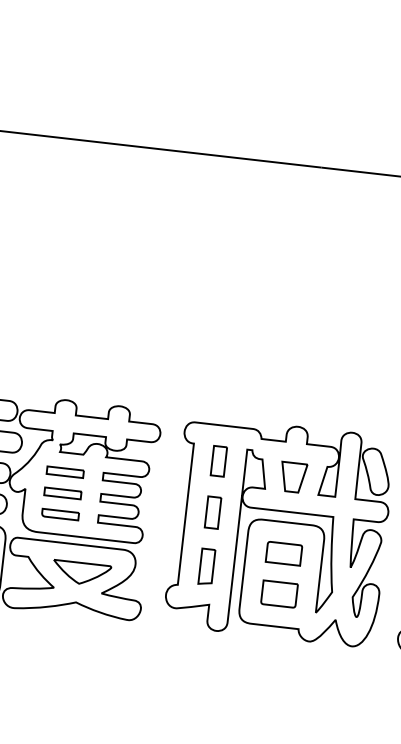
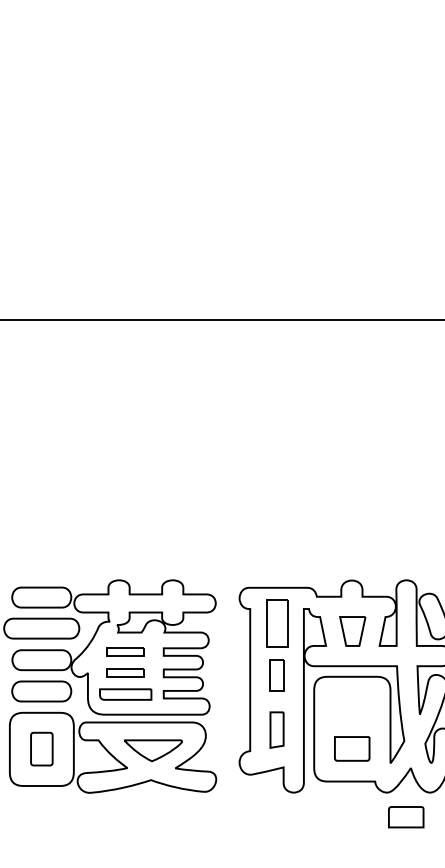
part: (218, 460) -> (276, 623), size x1.6
part: (60, 514) -> (125, 694), size x1.4
part: (284, 554) -> (406, 817), moved

